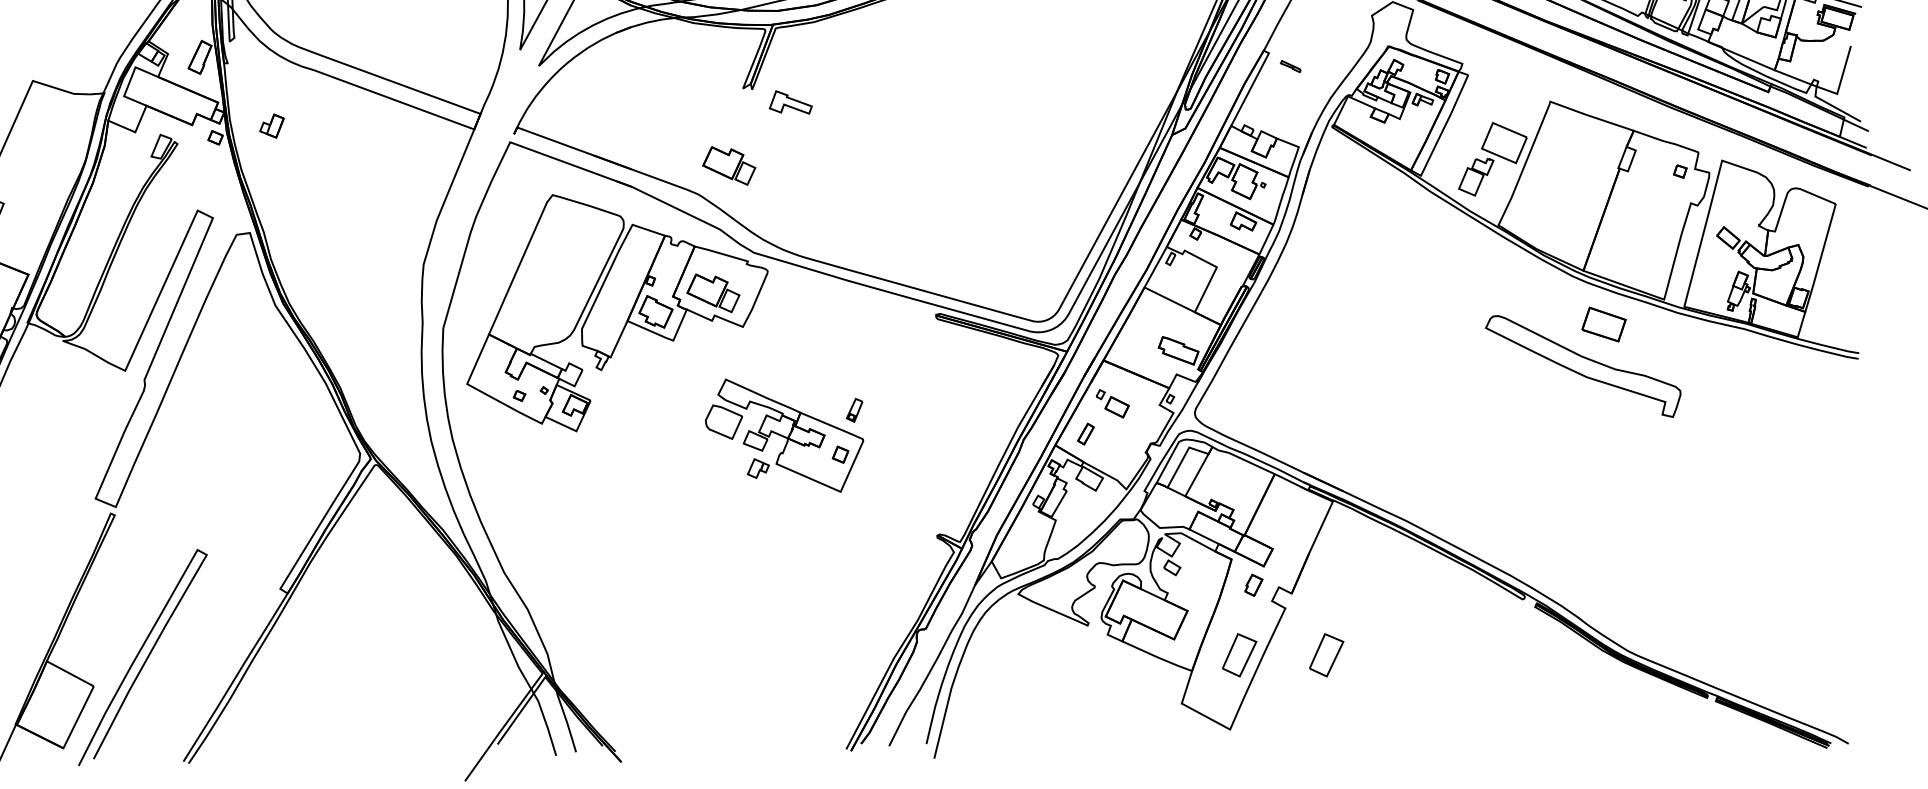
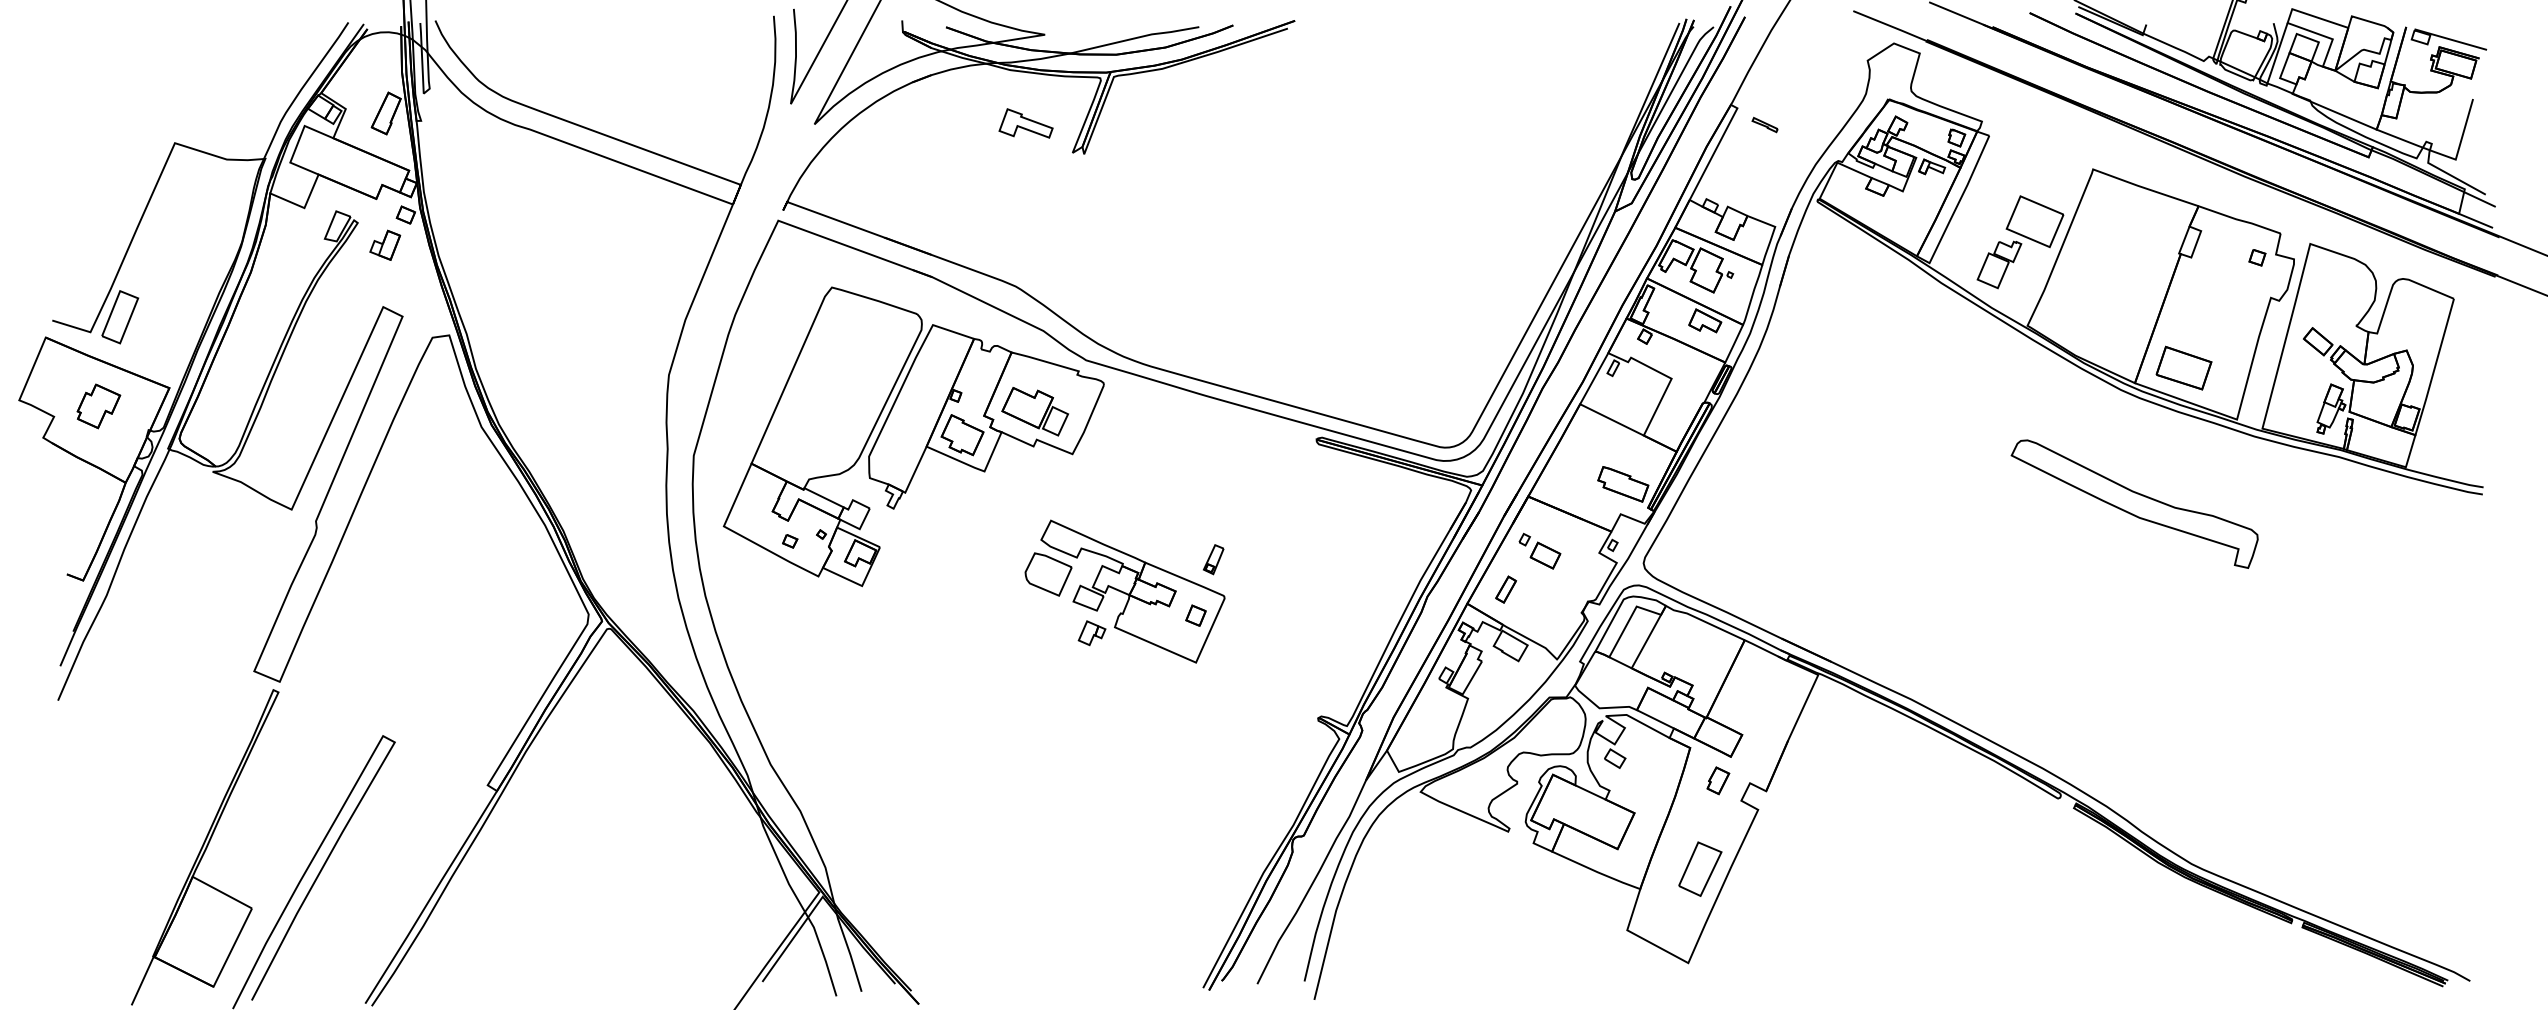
part: (790, 102) -> (1025, 123), moved
part: (272, 125) -> (385, 244), moved
part: (728, 165) -> (1054, 250), removed
part: (1603, 324) -> (2183, 367), moved
part: (1326, 654) -> (1810, 868), removed

